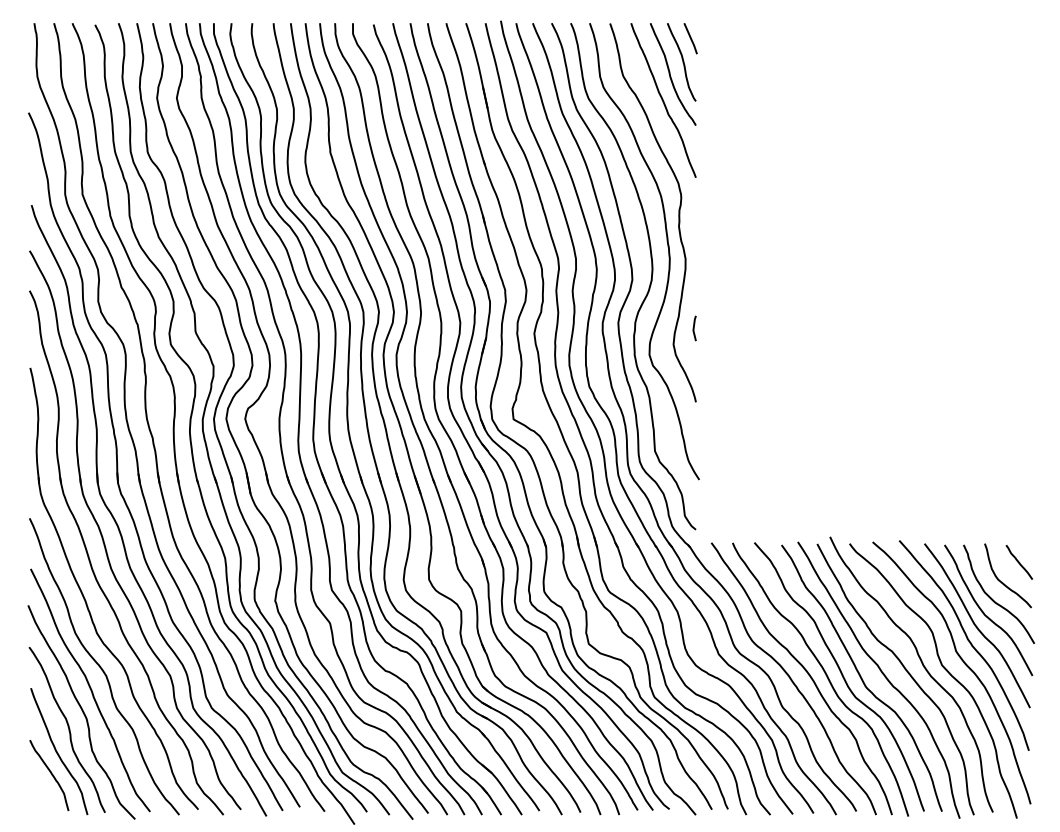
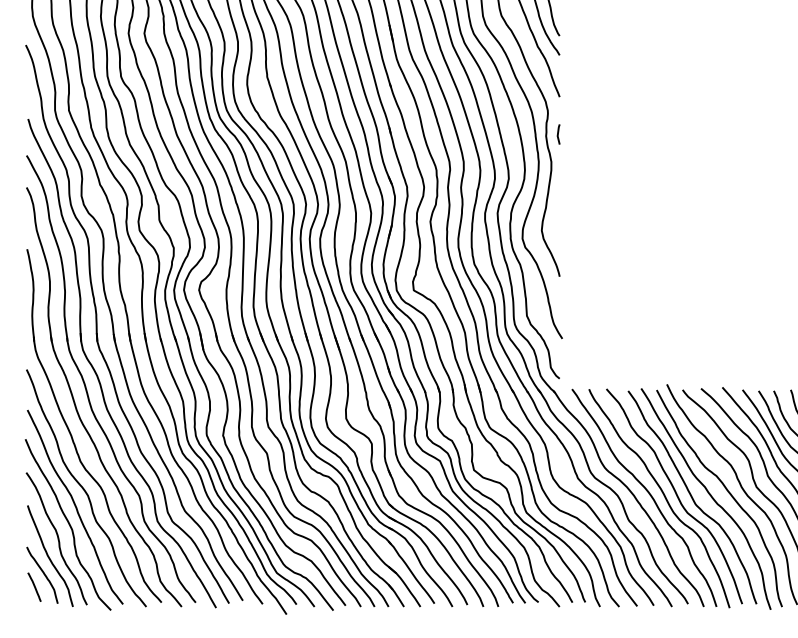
line: (694, 328) -> (558, 134), moved
line: (39, 790) -> (34, 587), added

